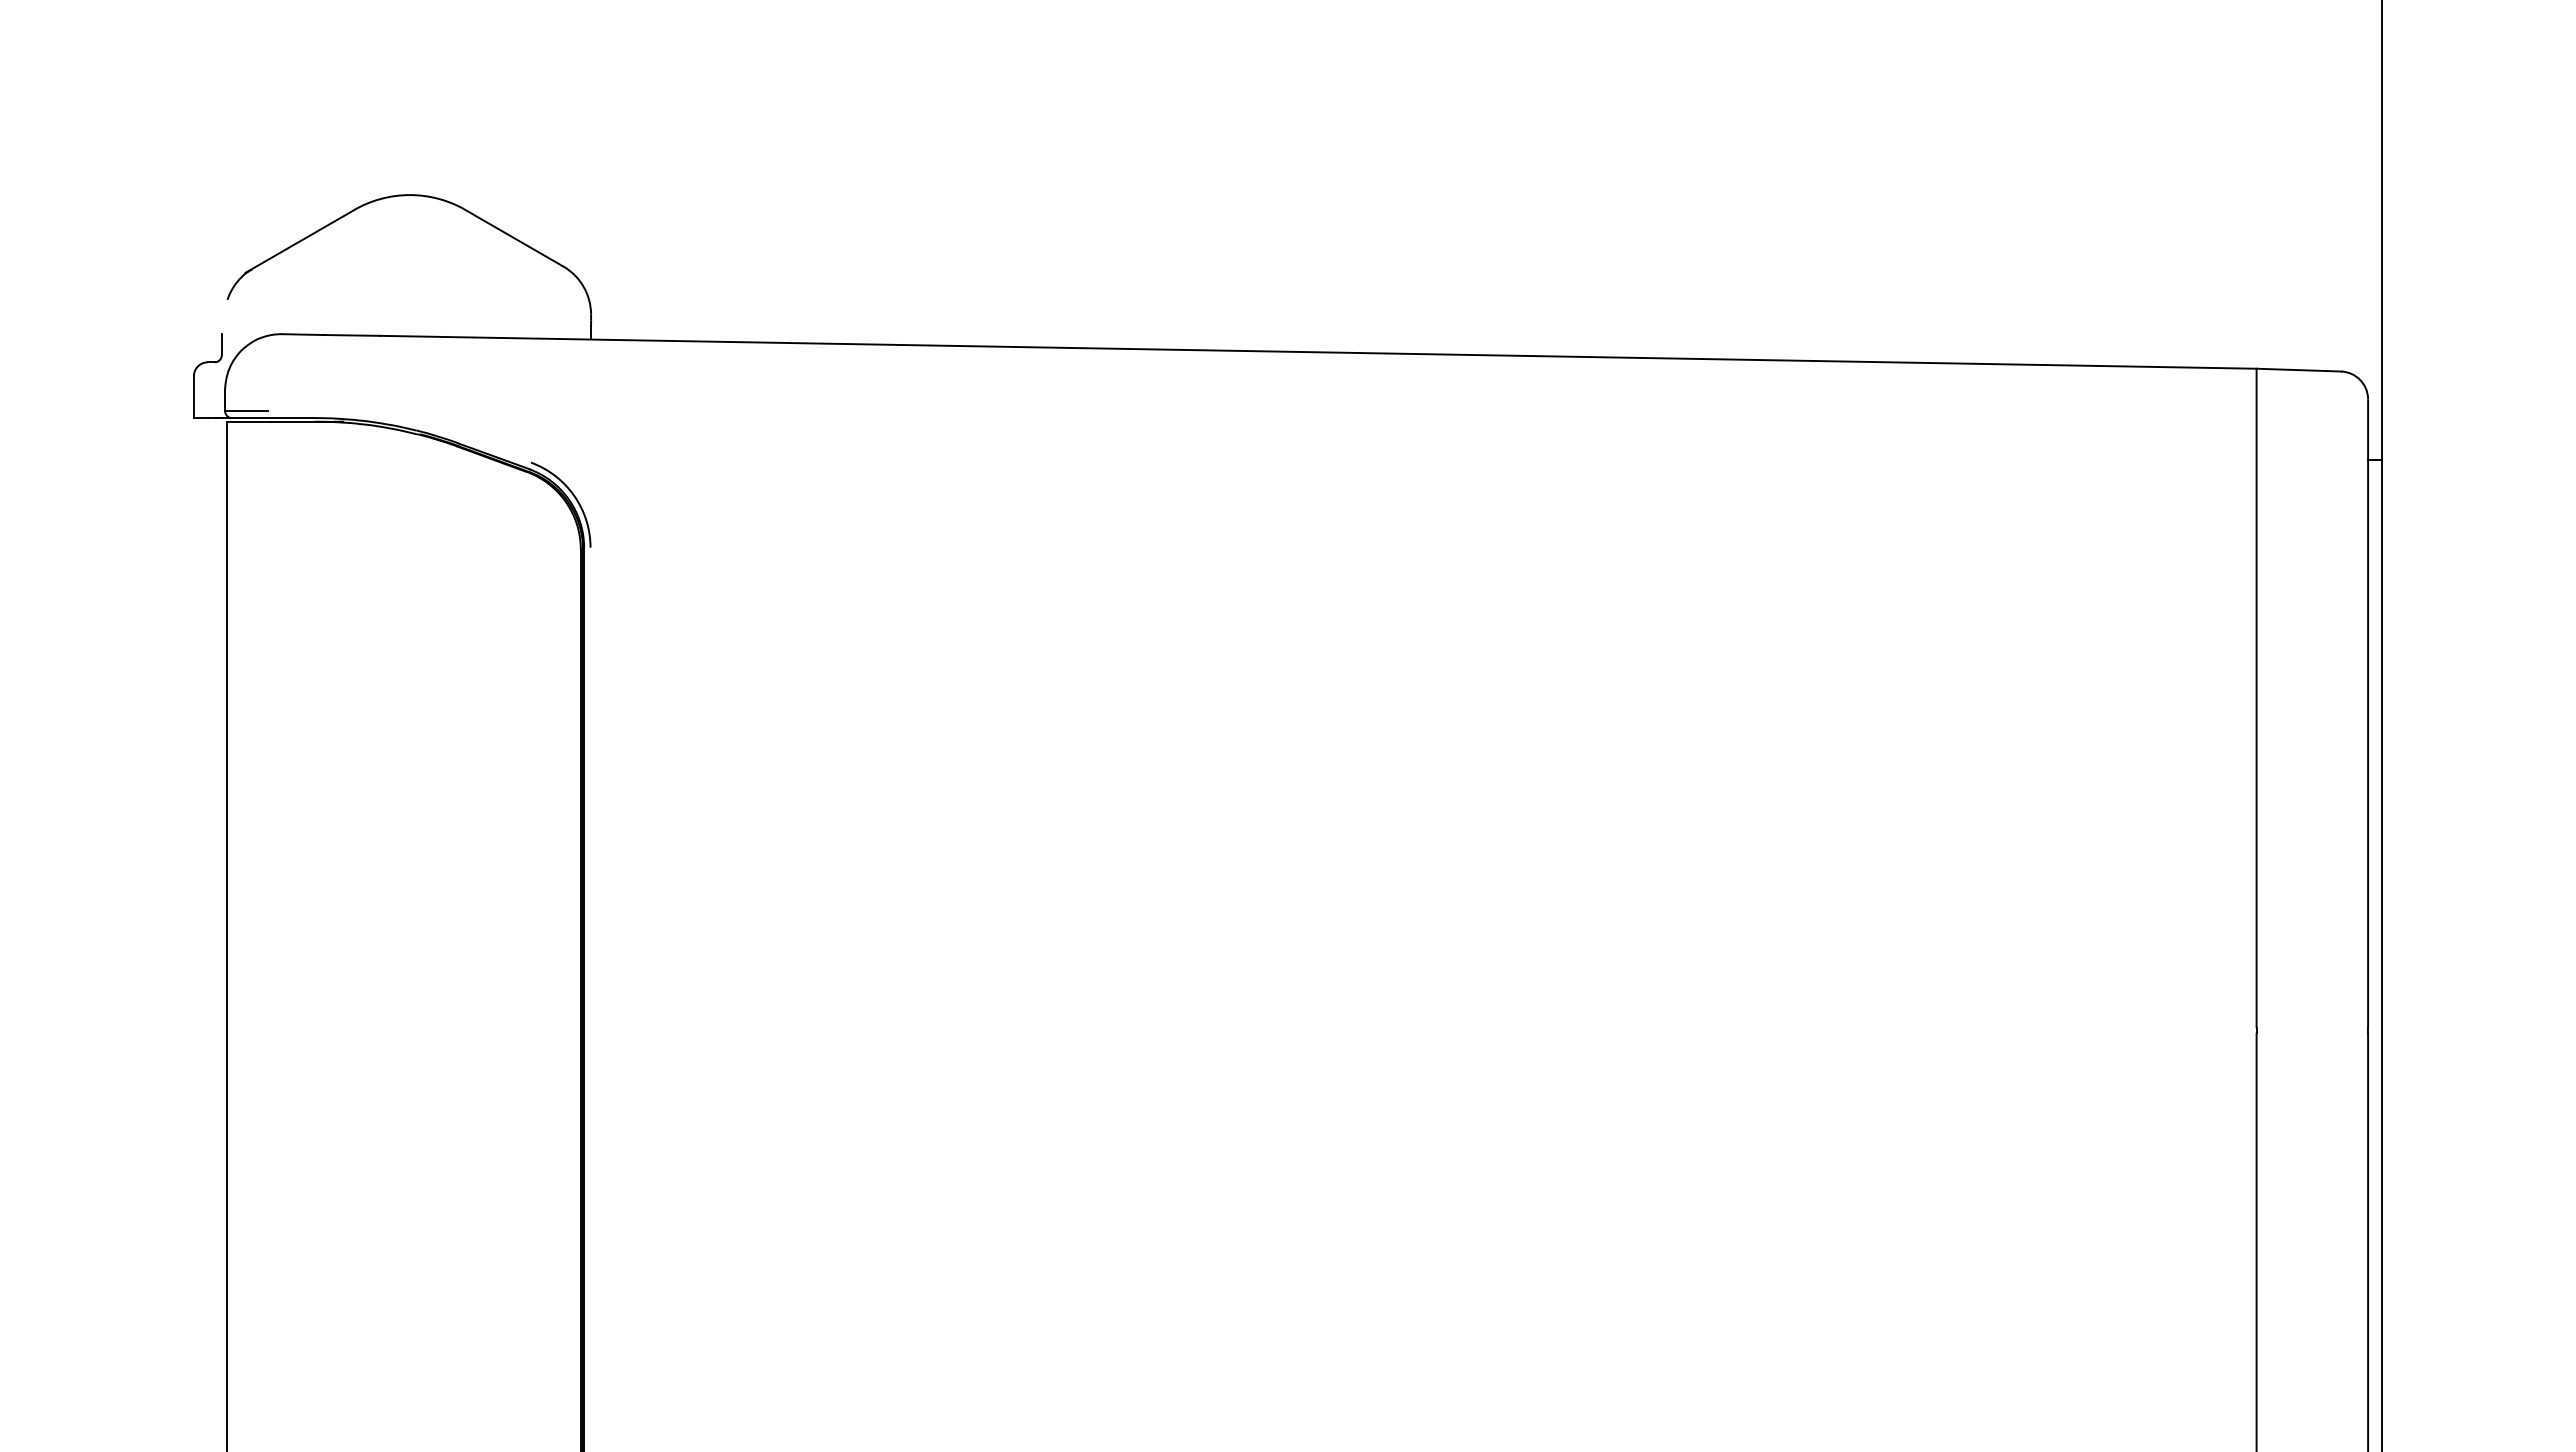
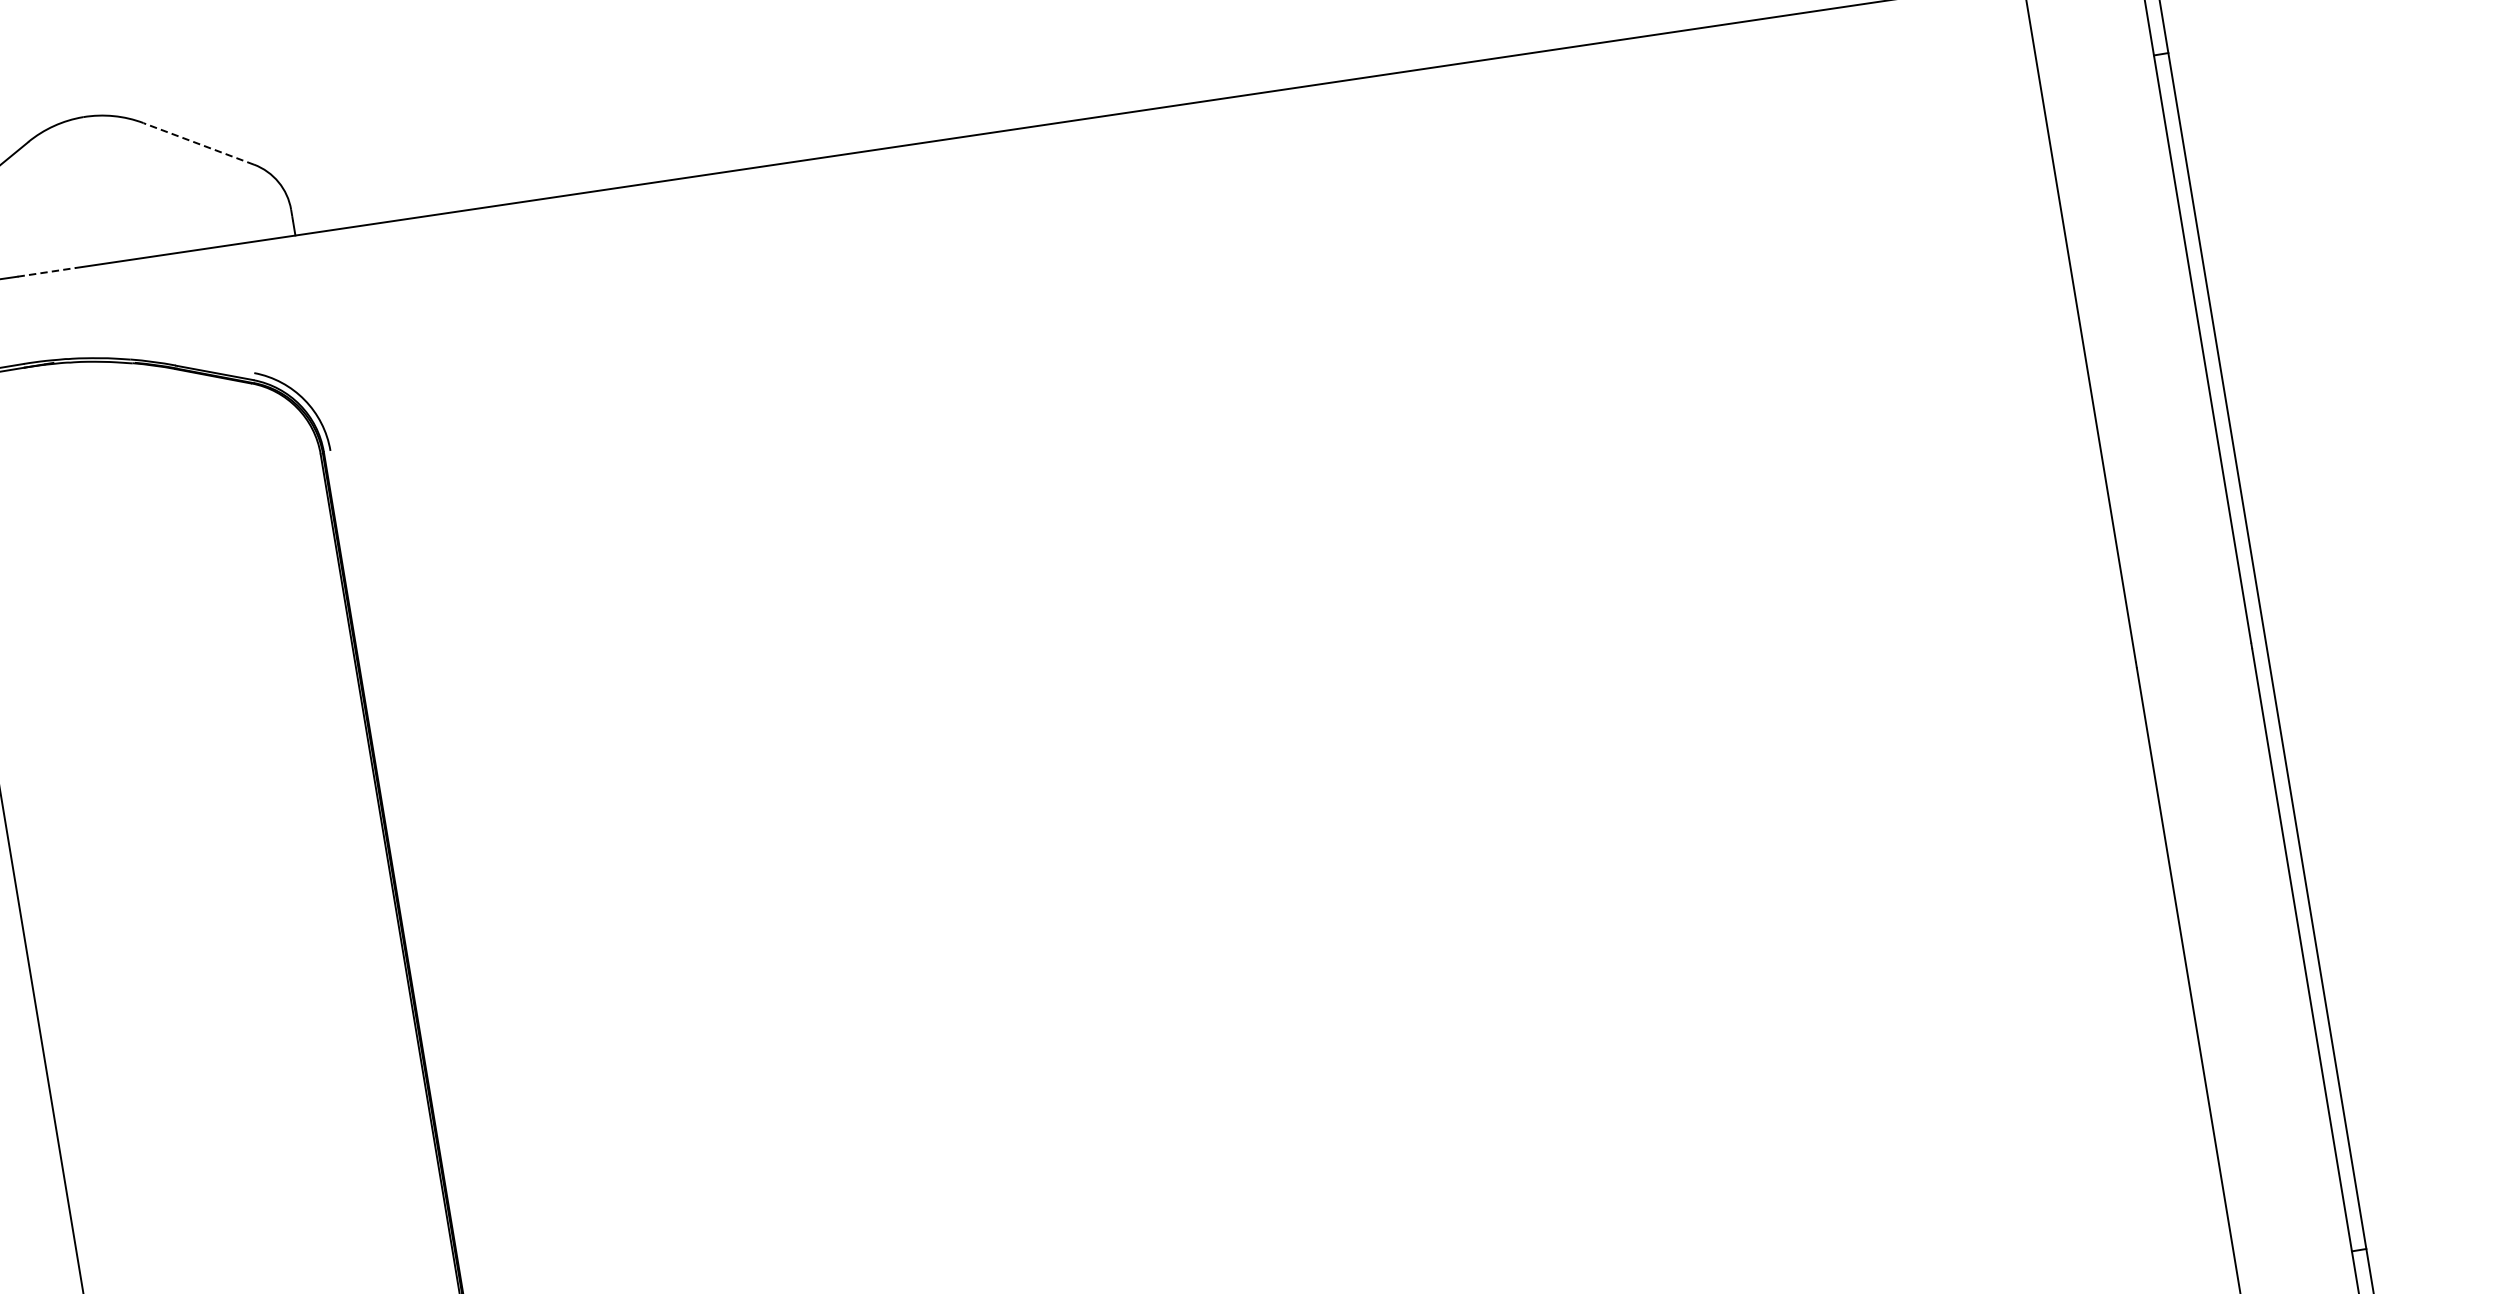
line: (514, 238) -> (198, 144), solid -> dashed
line: (351, 335) -> (46, 272), solid -> dashed

